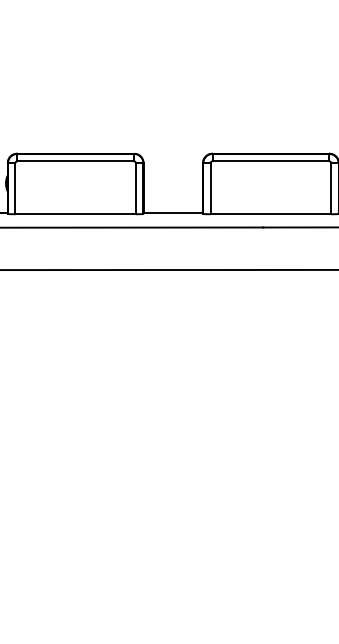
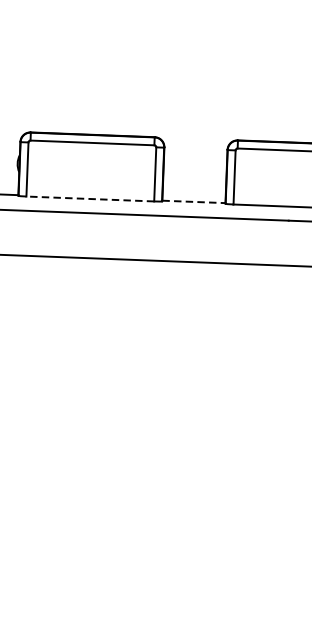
line: (173, 213) -> (194, 202), solid -> dashed
line: (75, 214) -> (90, 199), solid -> dashed

